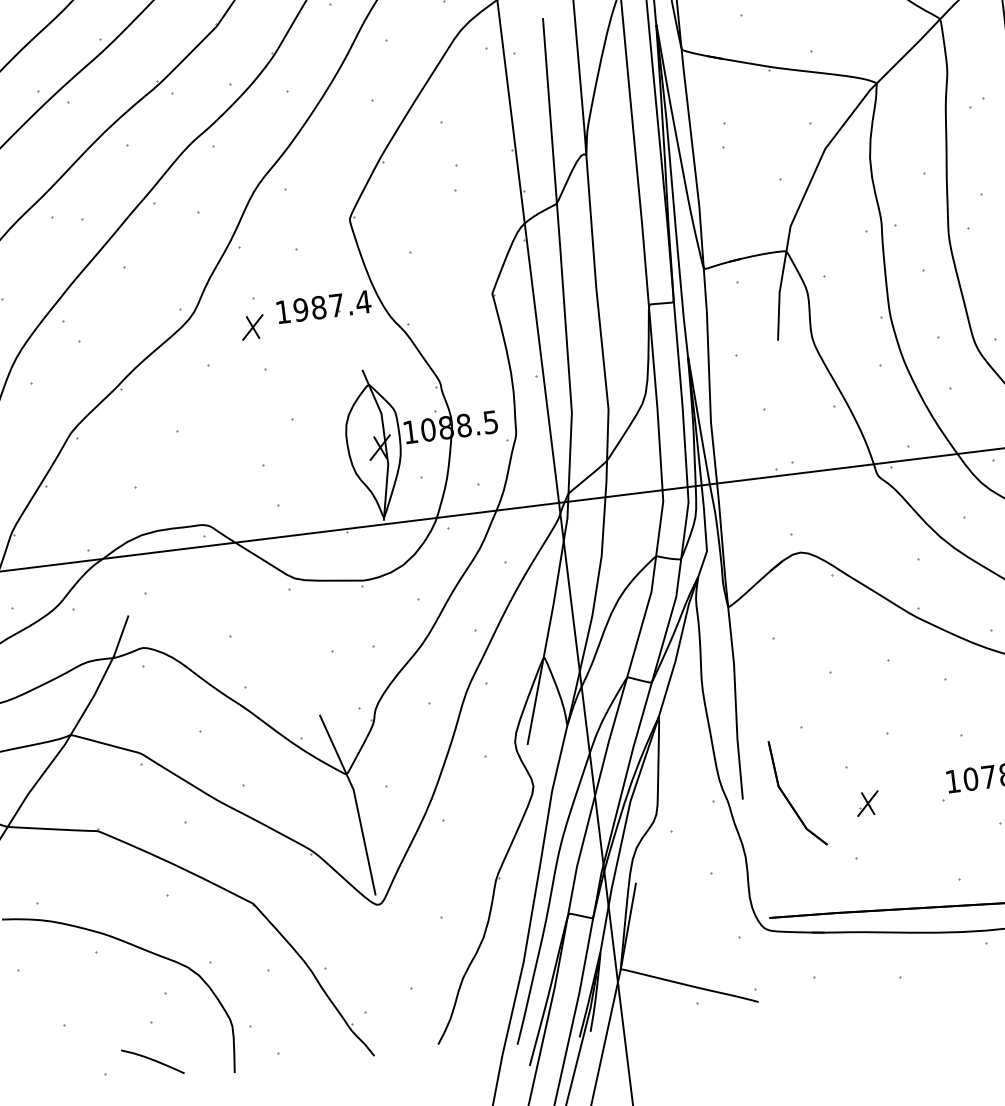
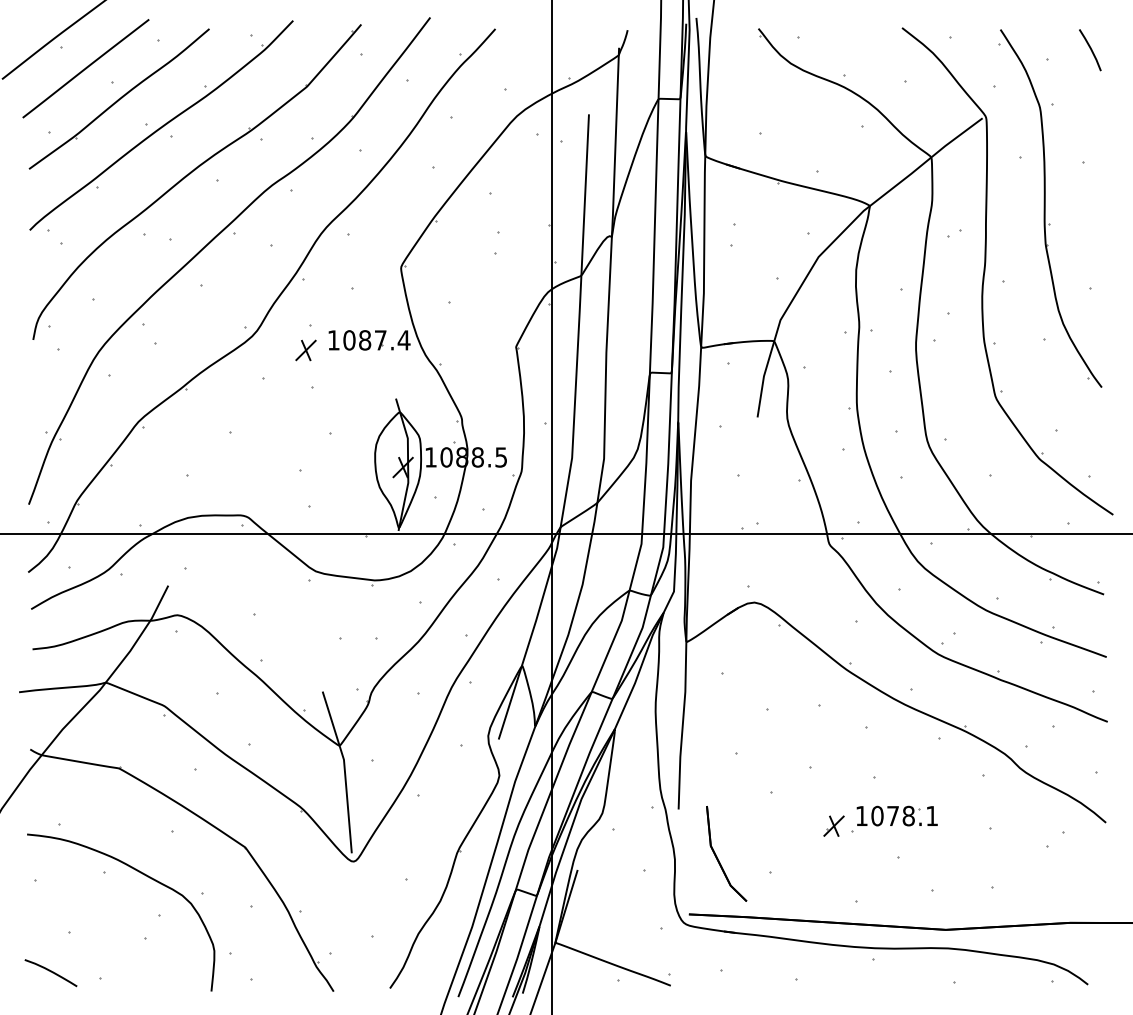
text: (301, 310) -> (349, 340), 1987.4 -> 1087.4
part: (789, 799) -> (718, 858), moved
part: (867, 802) -> (833, 825), moved
curve: (152, 1061) -> (50, 972), moved

